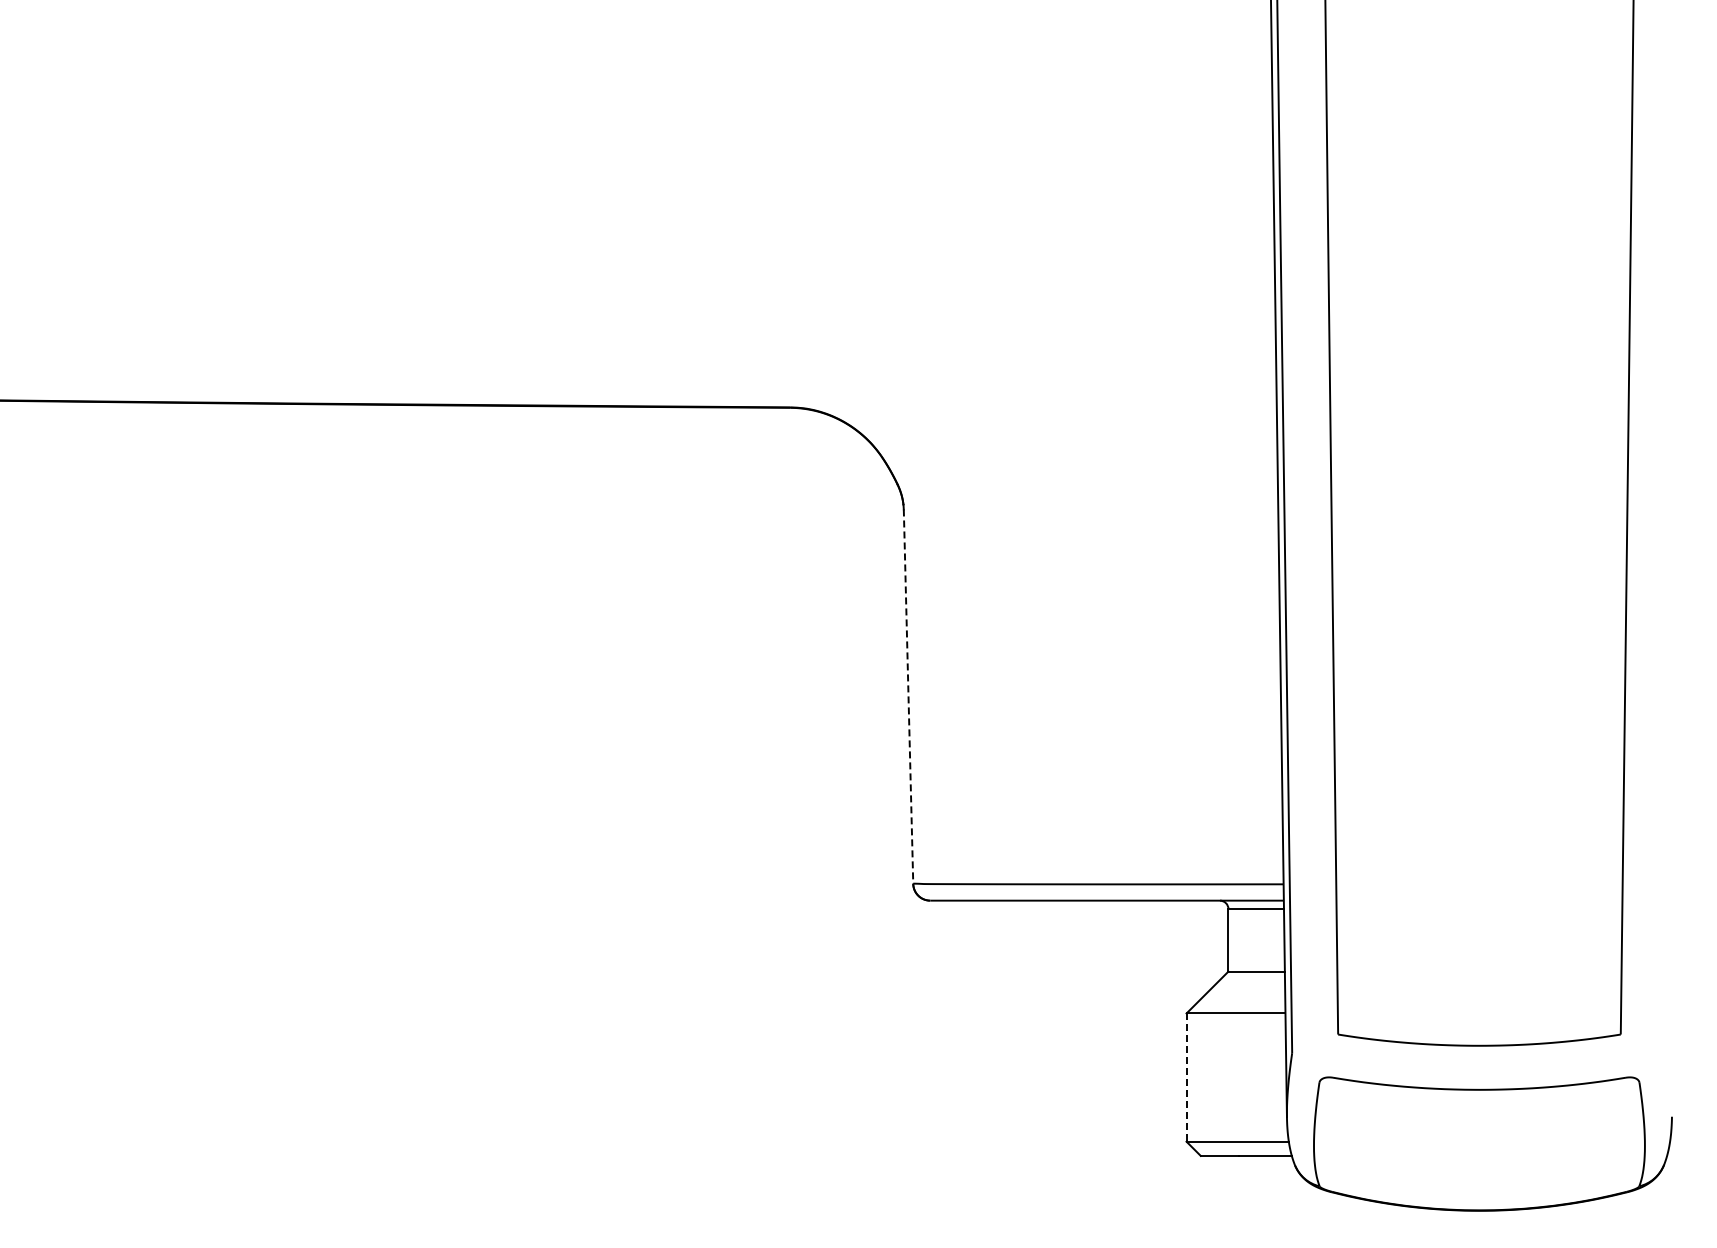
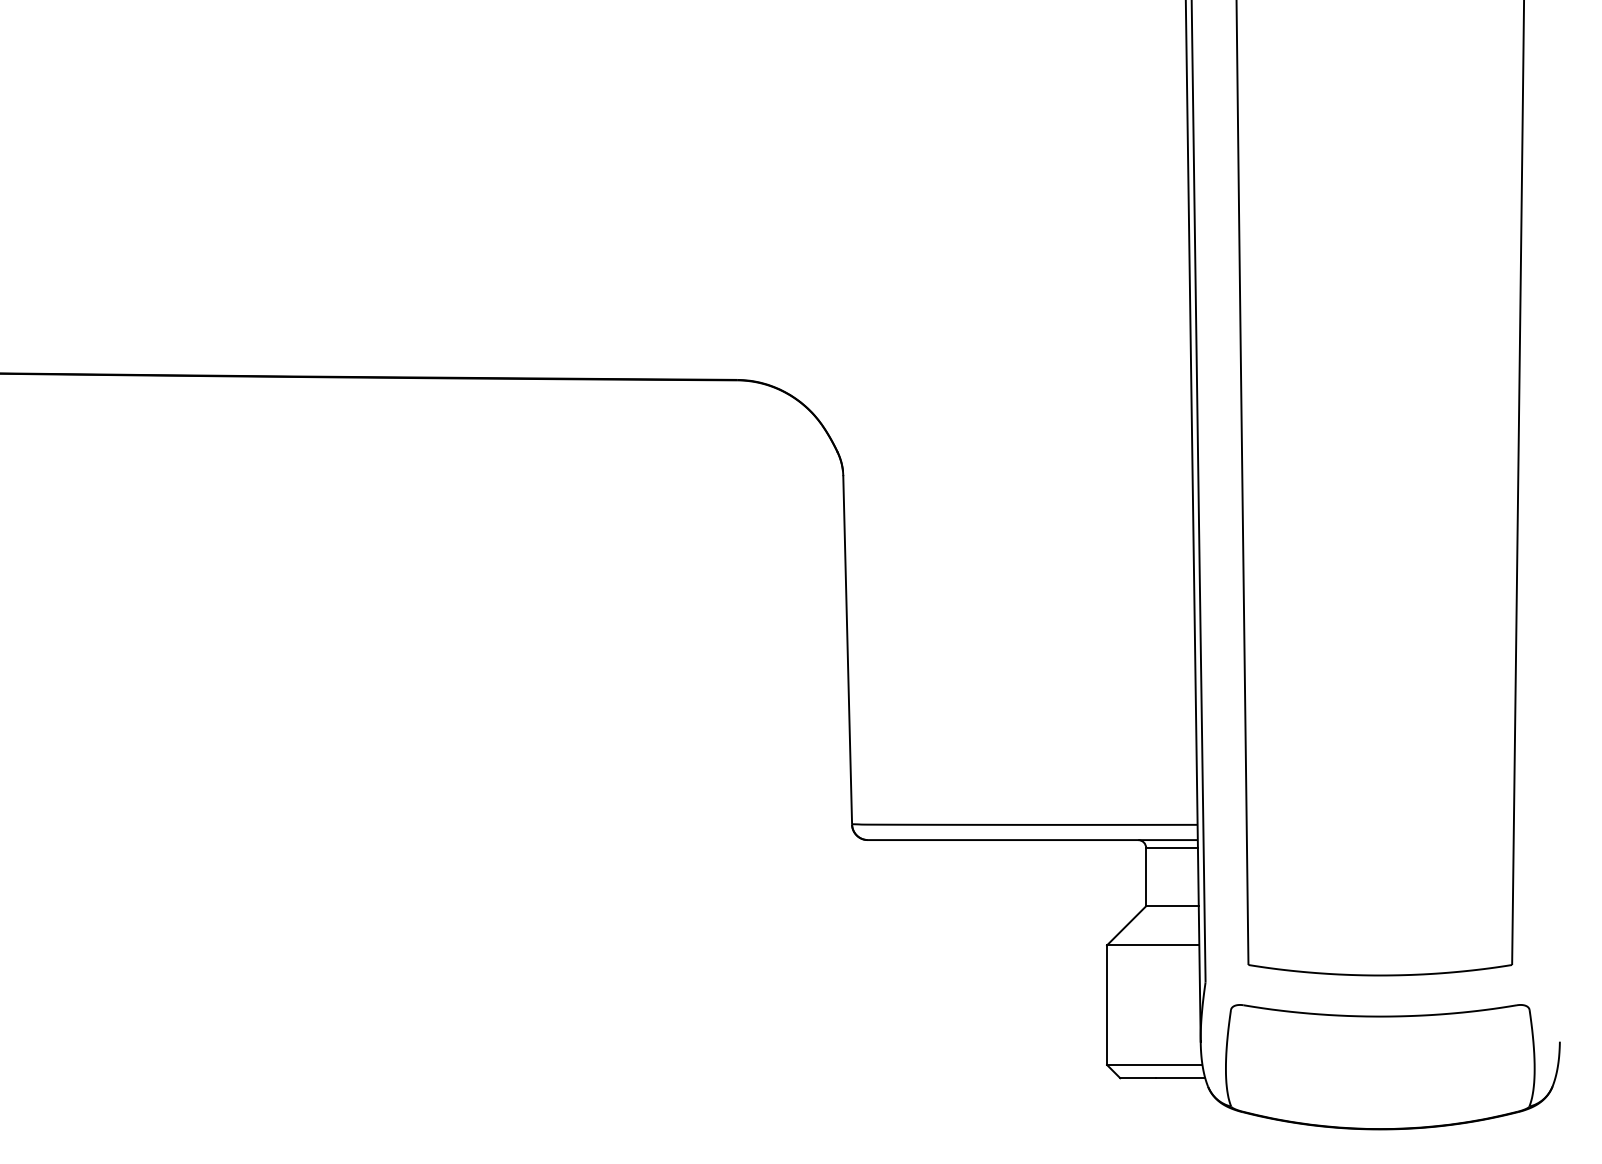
line: (908, 697) -> (847, 650), dashed -> solid
line: (1186, 1078) -> (1106, 1006), dashed -> solid

